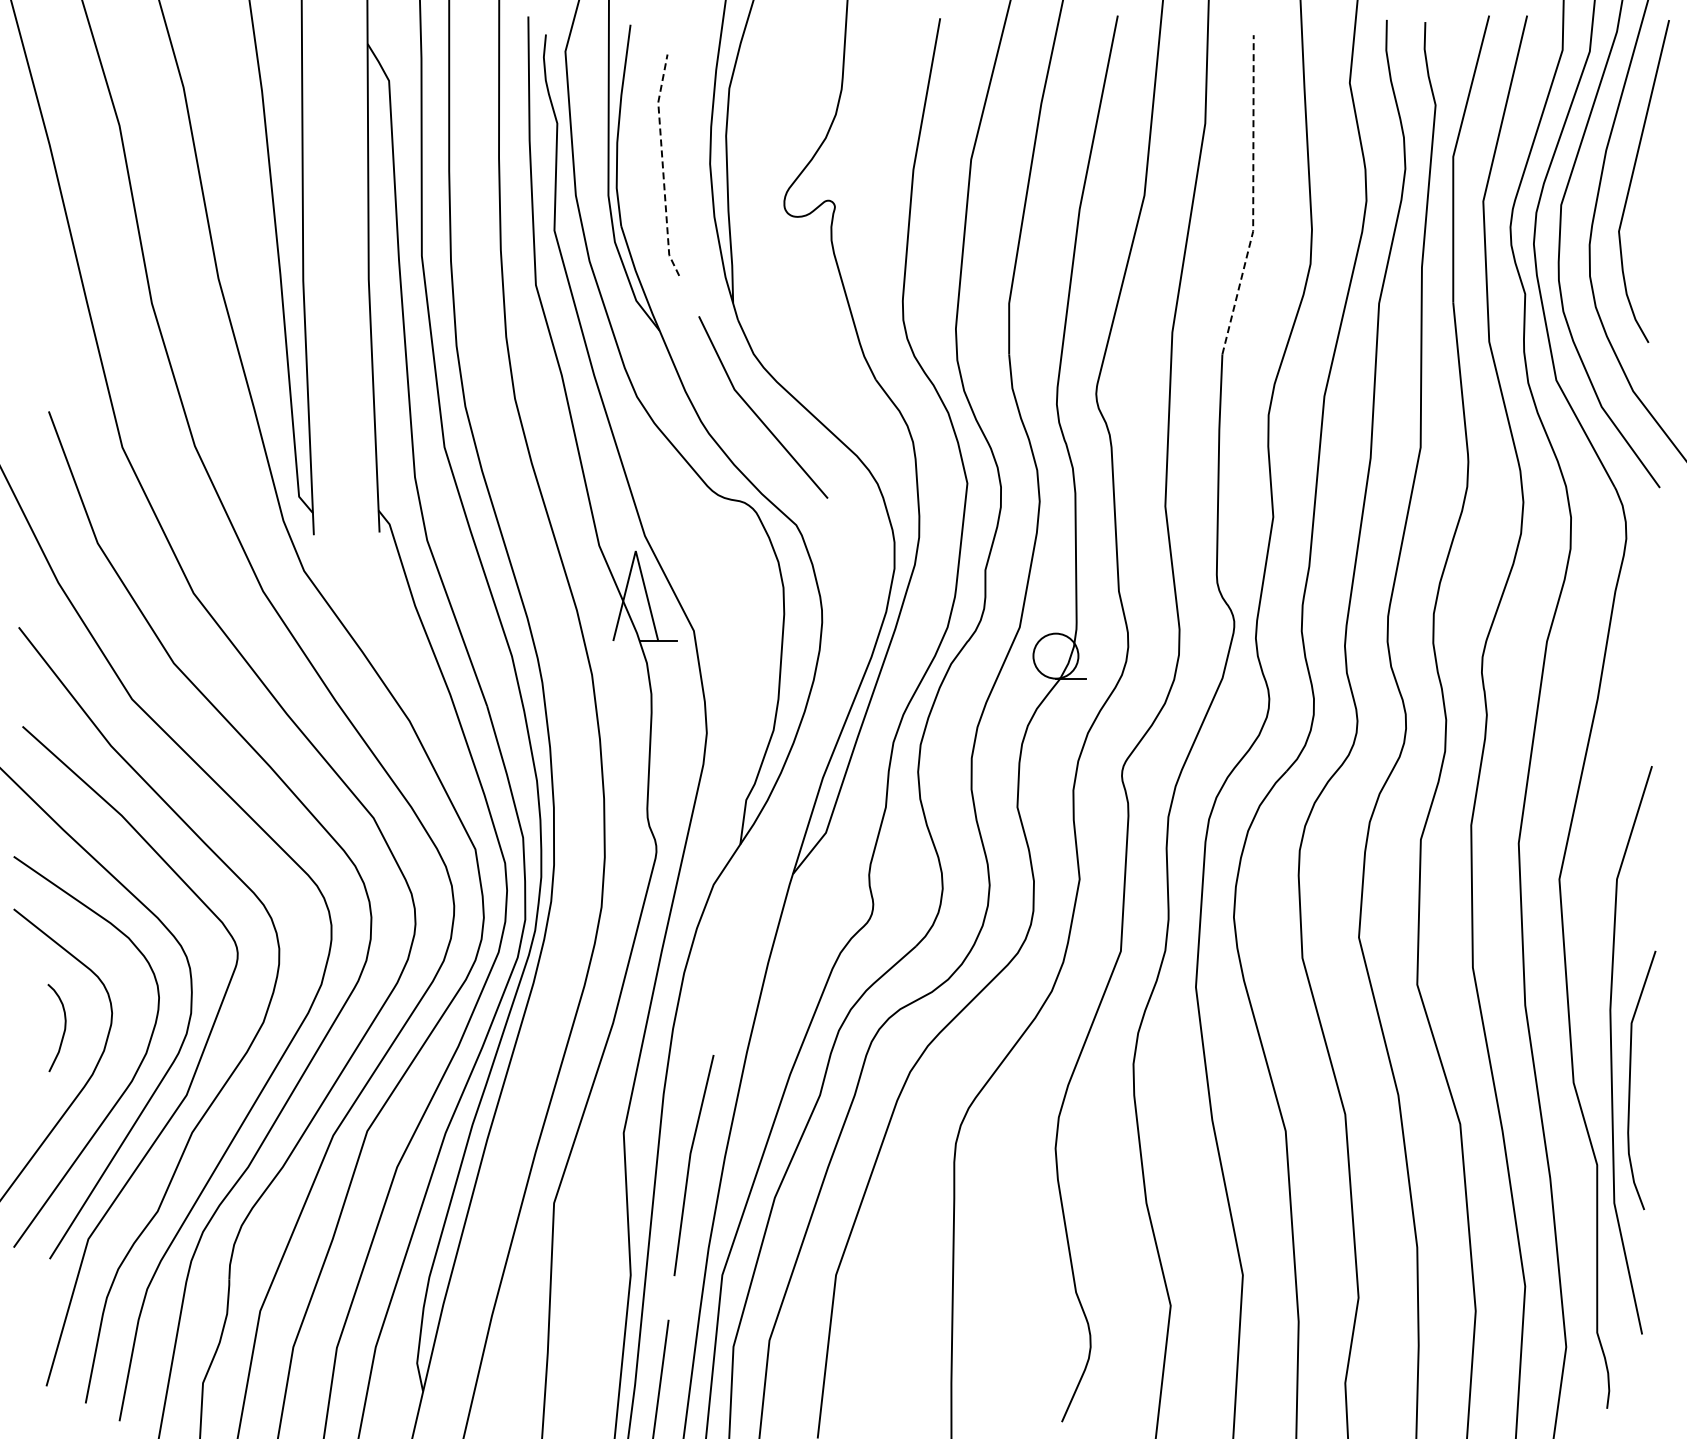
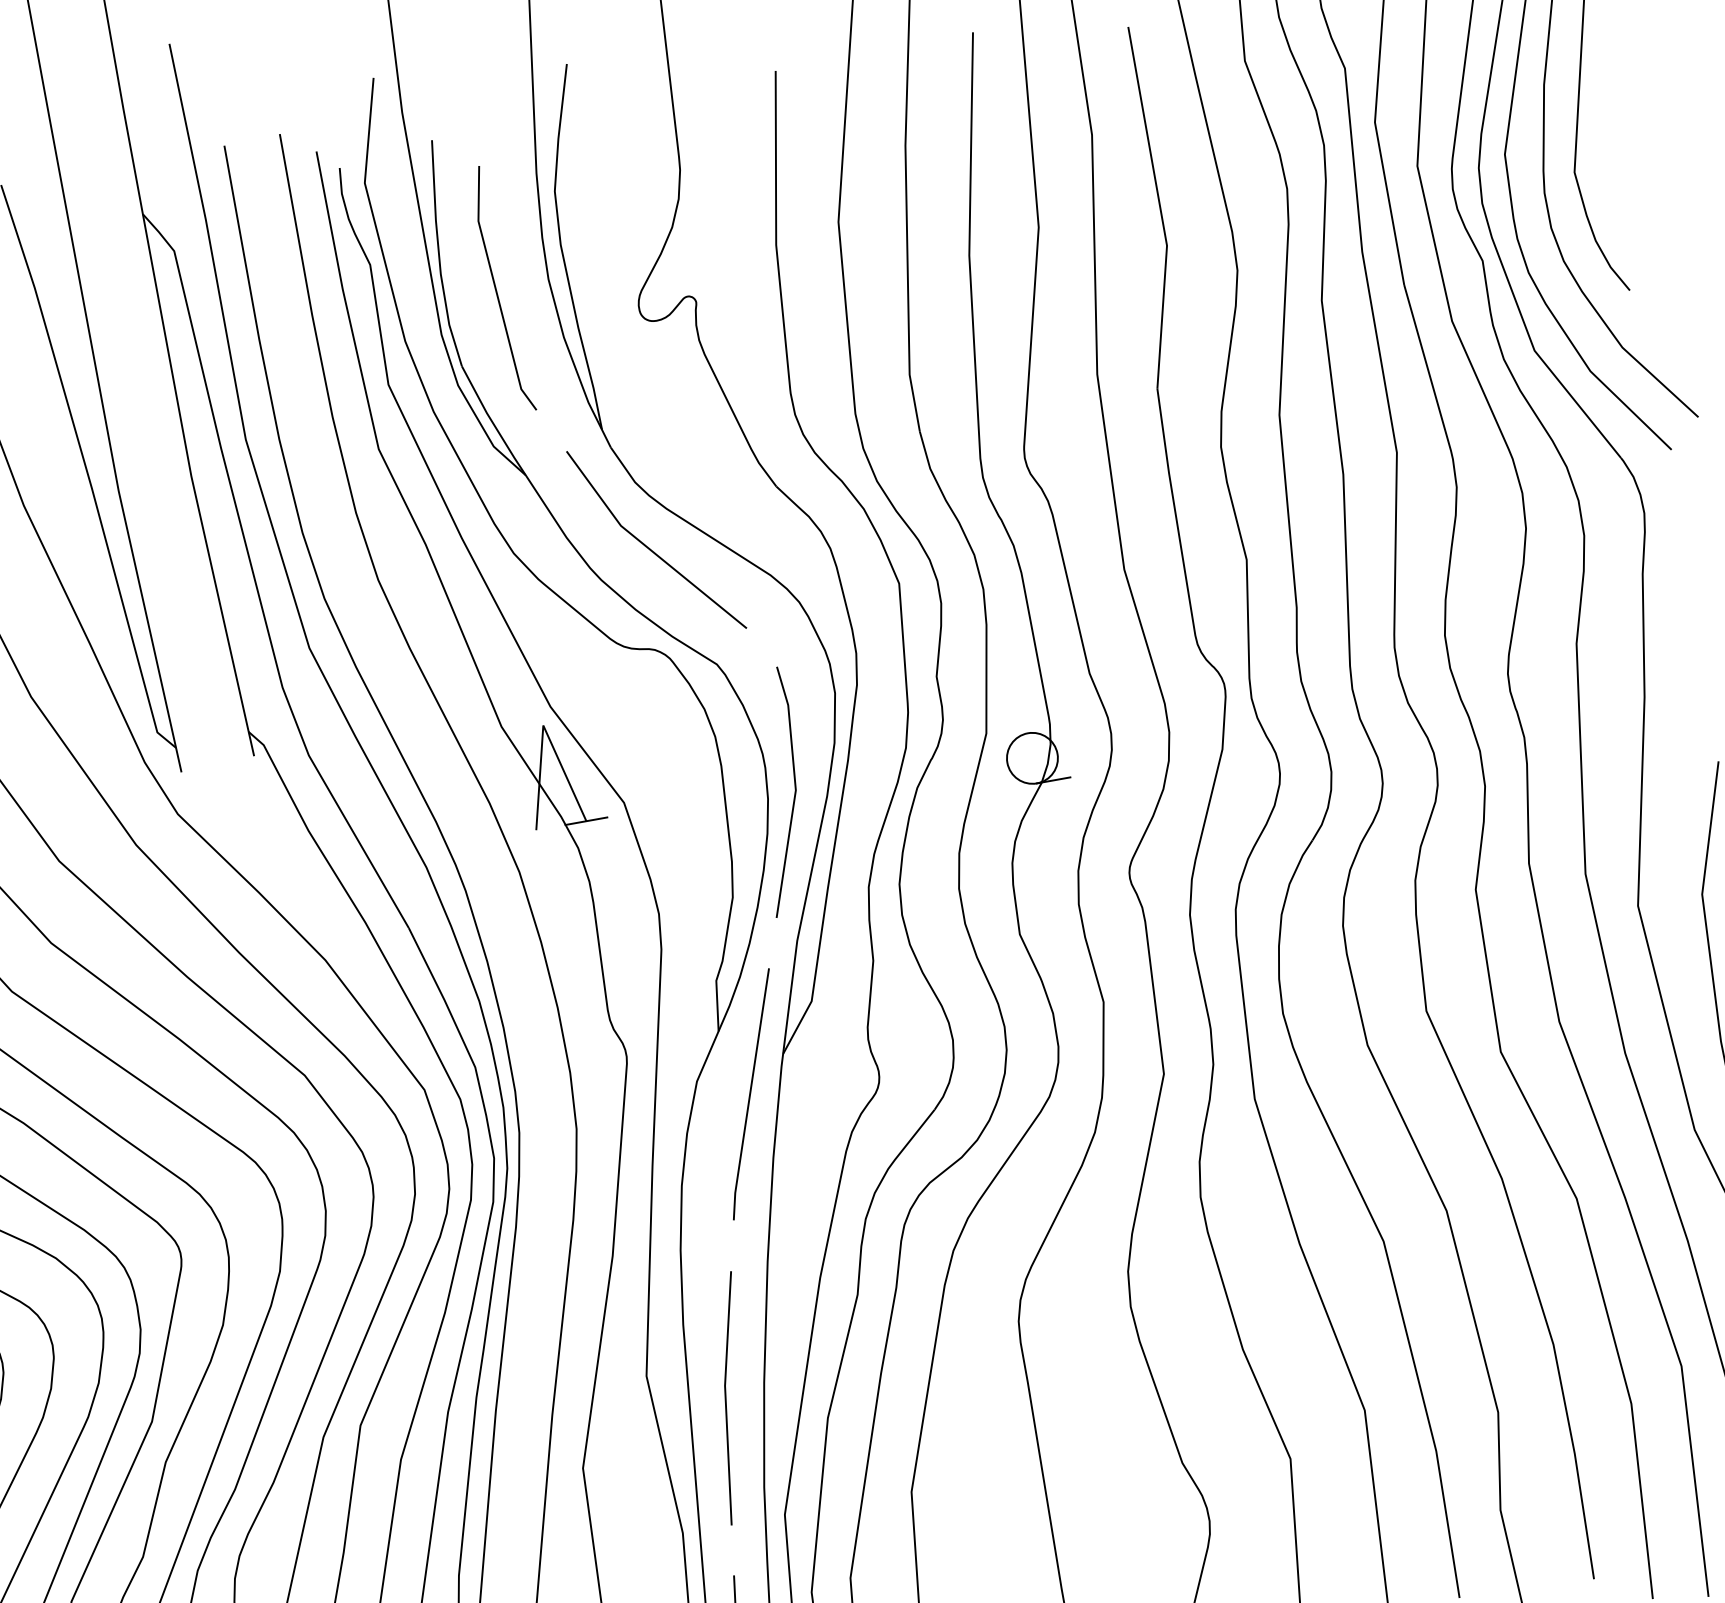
line: (662, 165) -> (495, 290), dashed -> solid
line: (1253, 196) -> (1160, 206), dashed -> solid
line: (843, 648) -> (794, 792), added
line: (758, 904) -> (750, 1094), added

